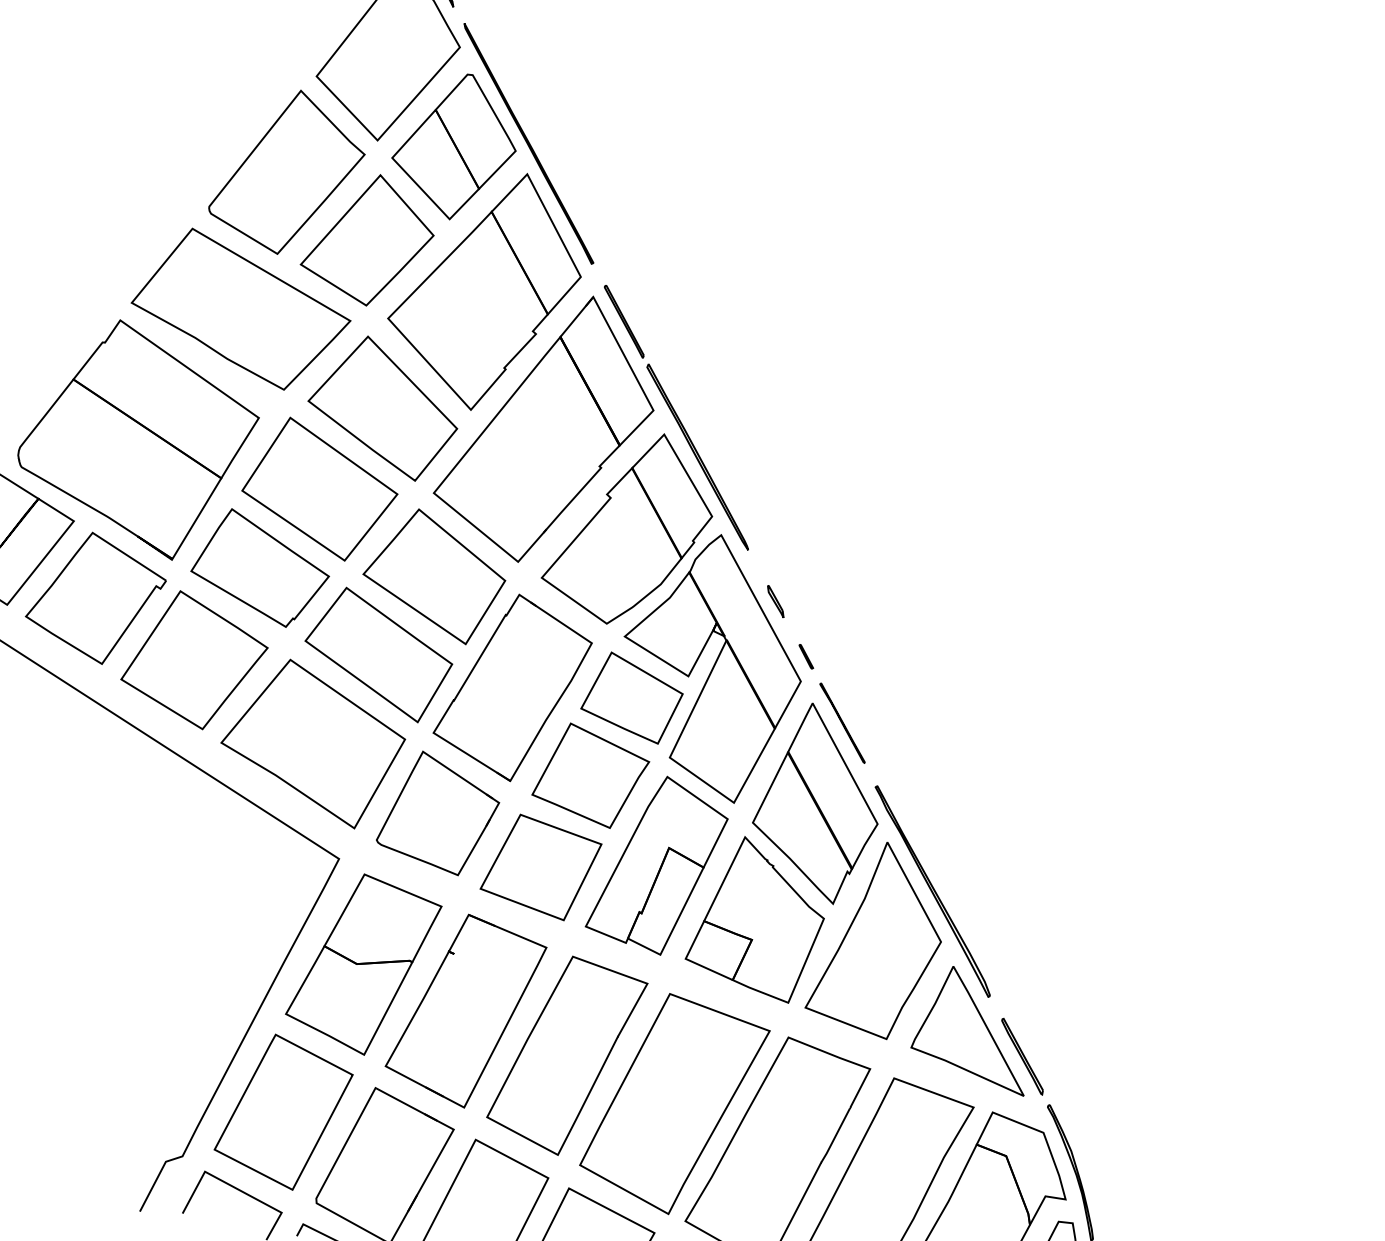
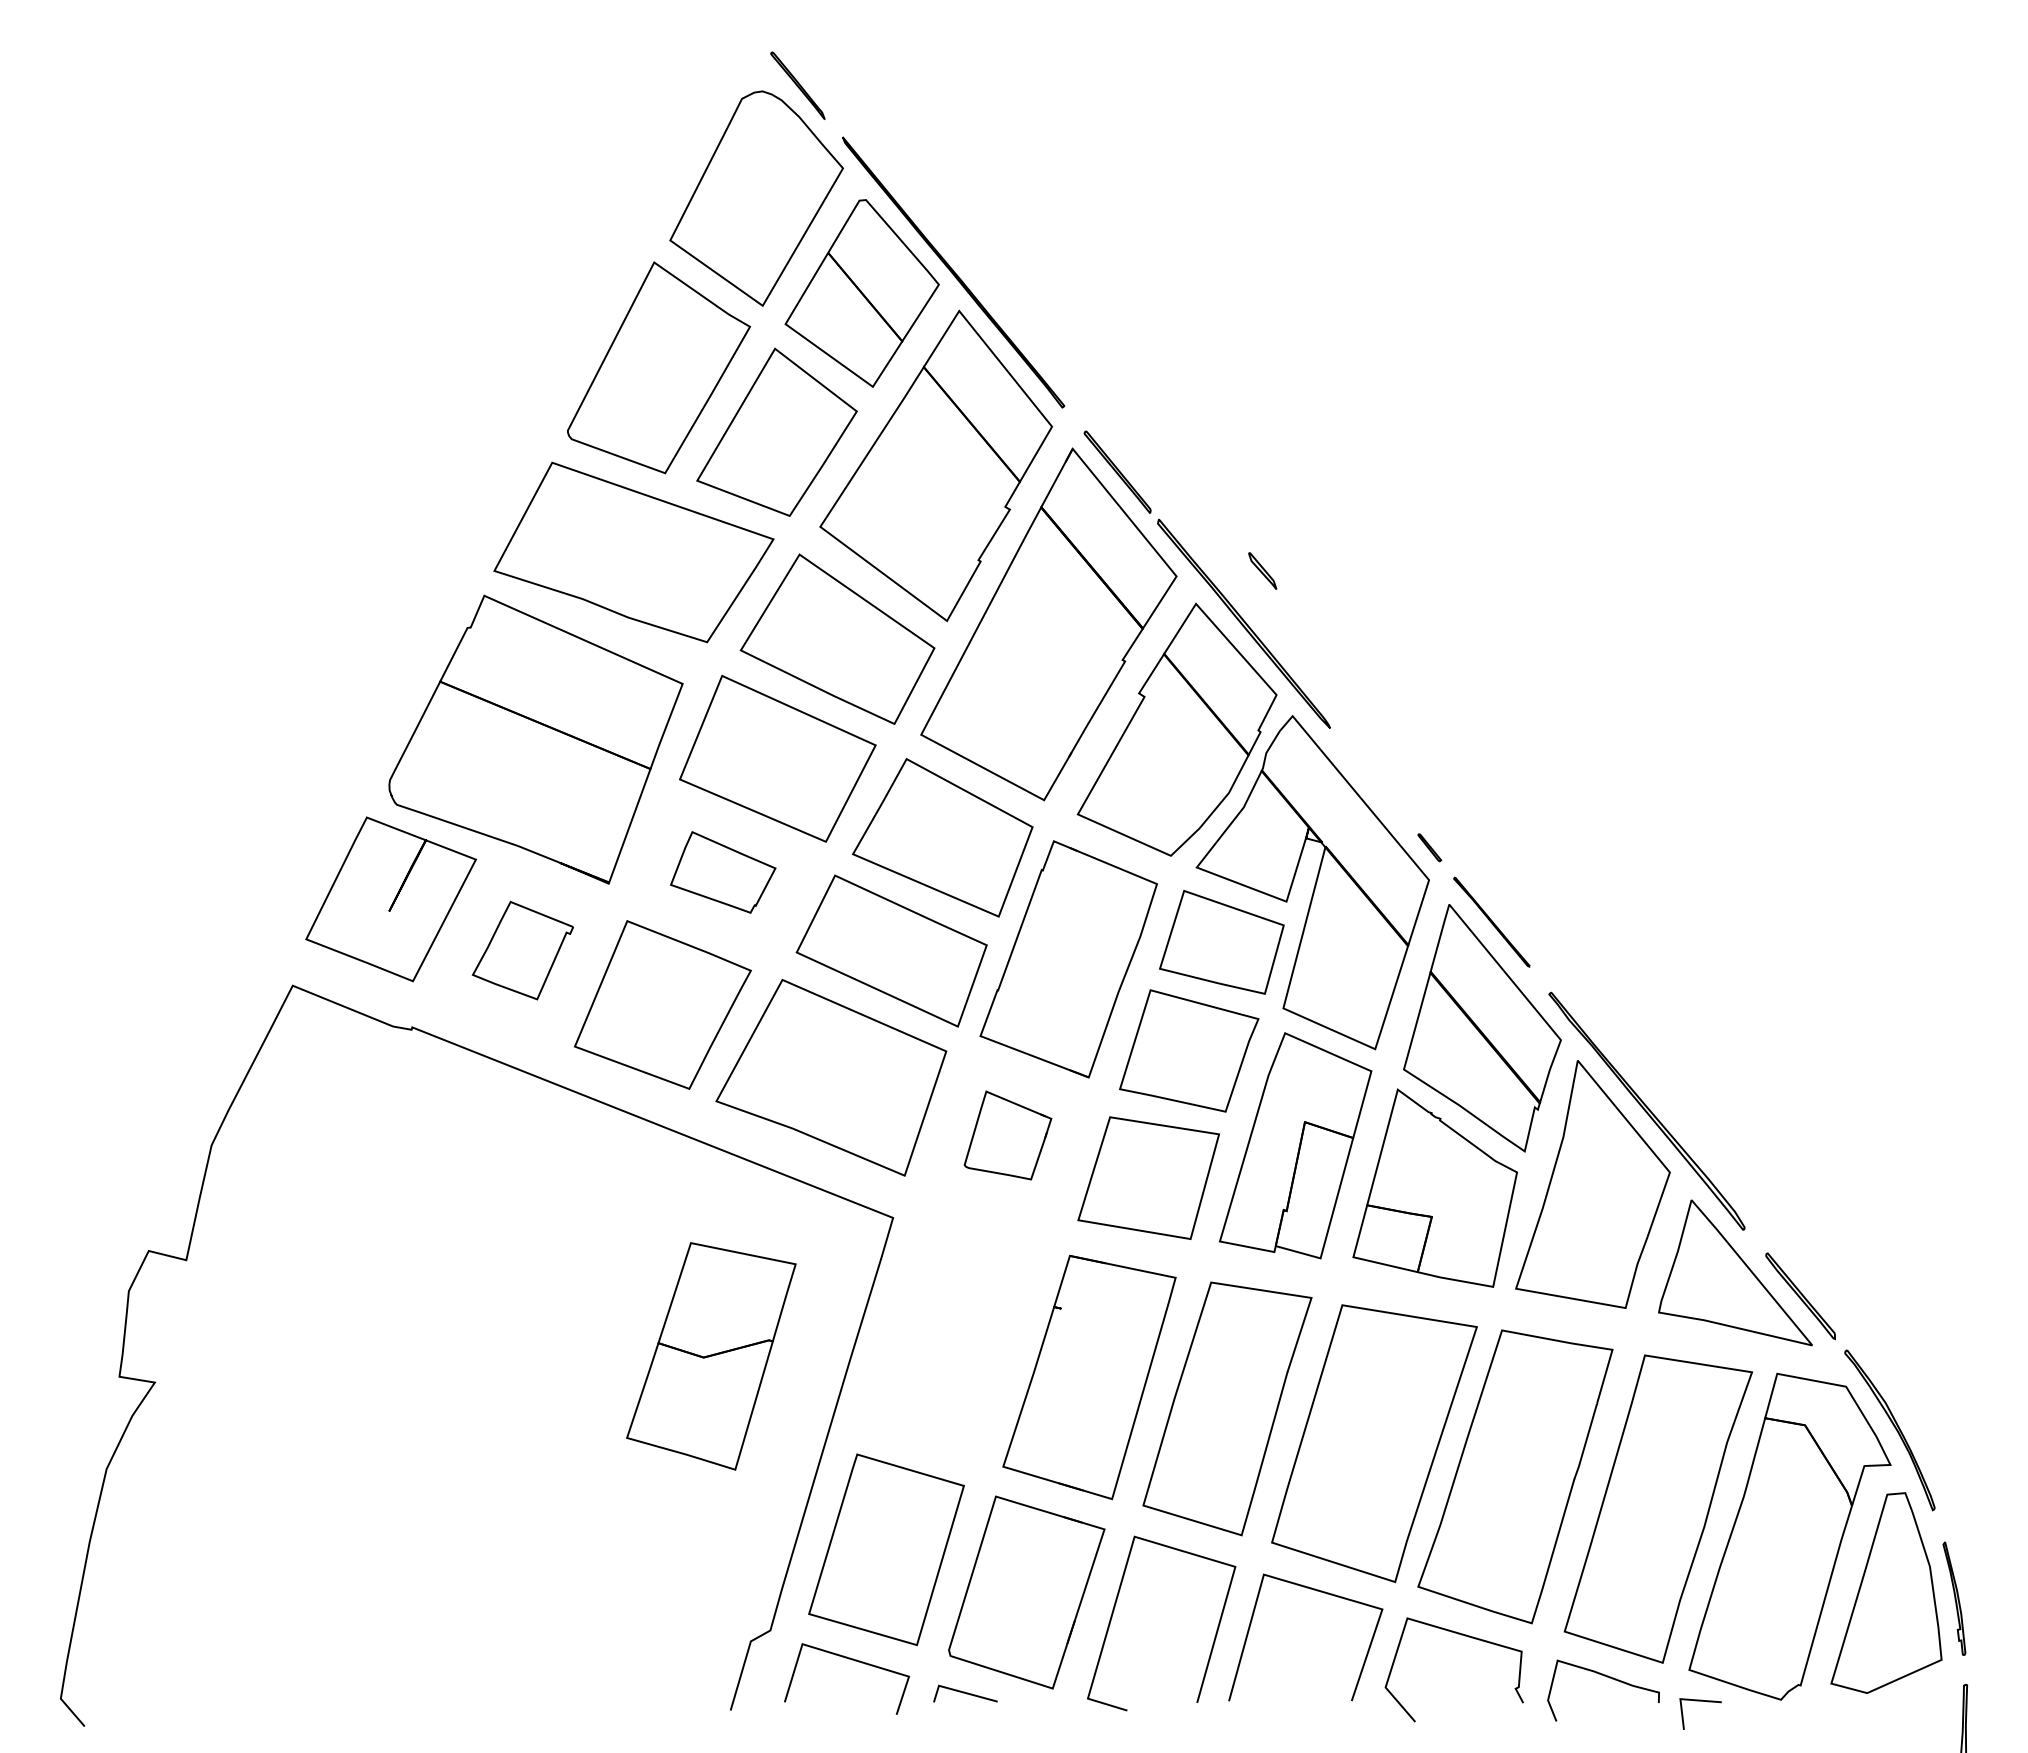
part: (261, 568) -> (723, 872), size x0.6
part: (95, 597) -> (522, 950), size x0.6
part: (775, 601) -> (1262, 570), moved
part: (439, 813) -> (1007, 1135), size x0.6
part: (363, 964) -> (711, 1356), moved

